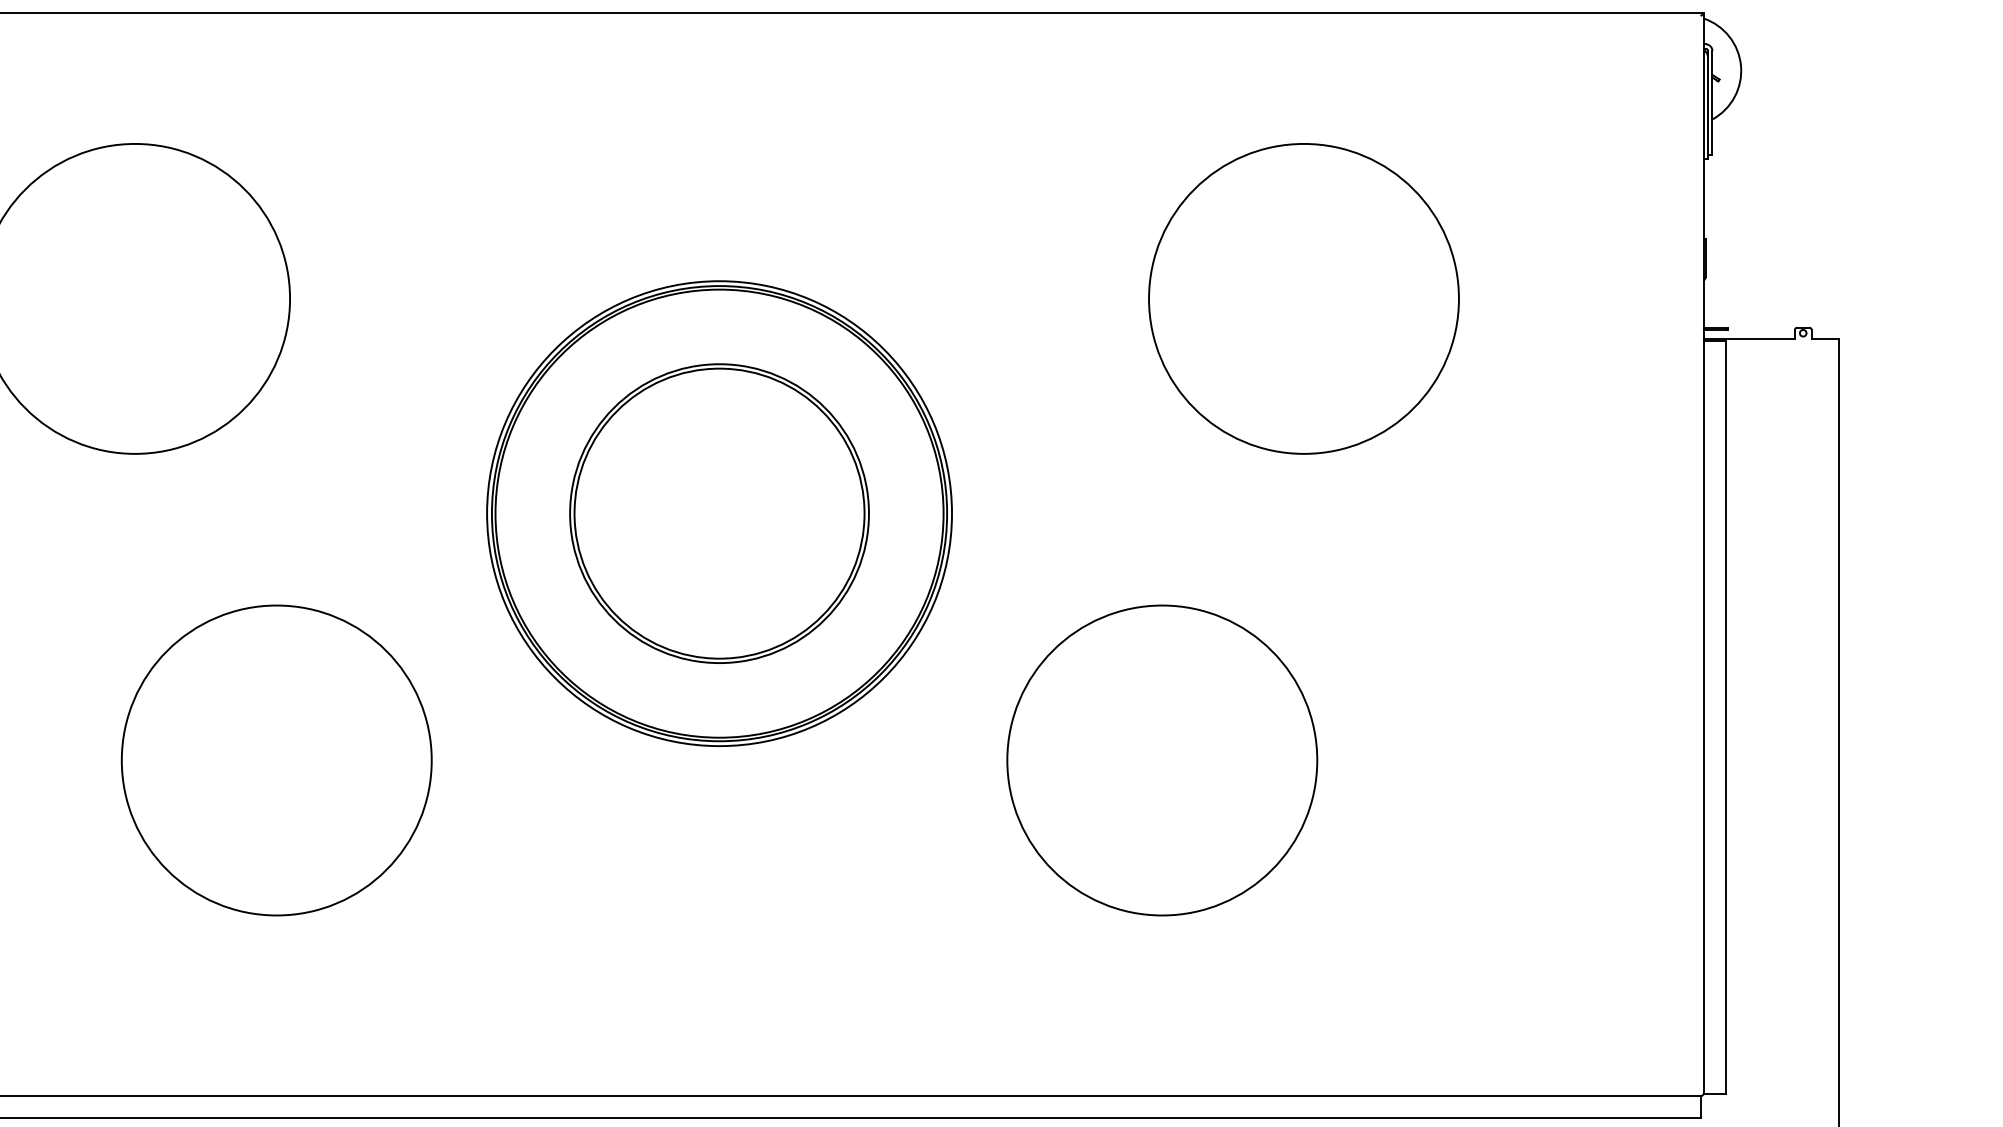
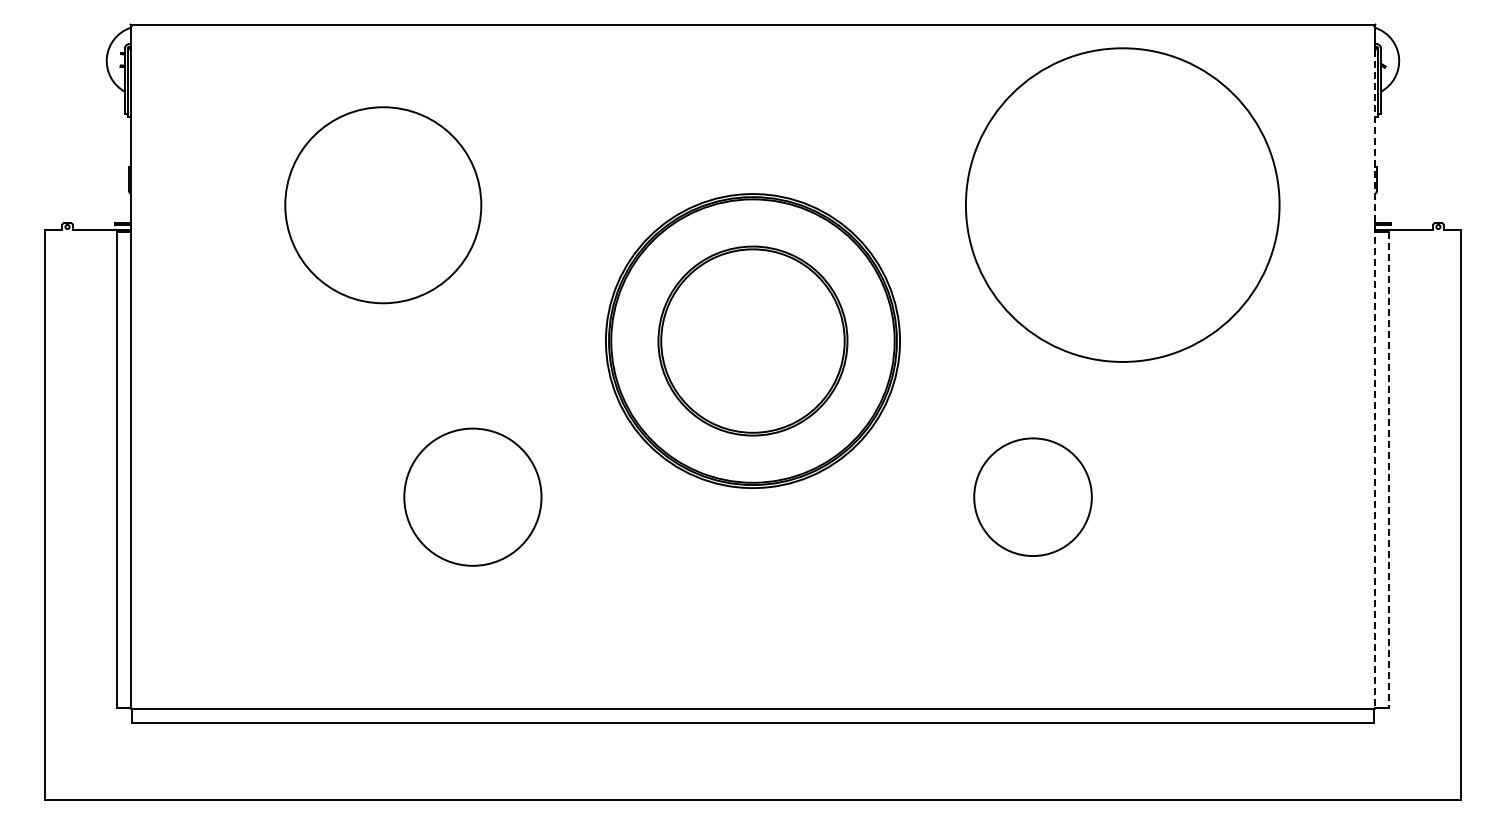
circle: (1303, 299) -> (1122, 205), size x1.6
line: (1703, 574) -> (1375, 379), solid -> dashed
line: (1725, 718) -> (1389, 470), solid -> dashed
circle: (276, 760) -> (472, 497), size x0.7
circle: (1163, 760) -> (1033, 497), size x0.6

